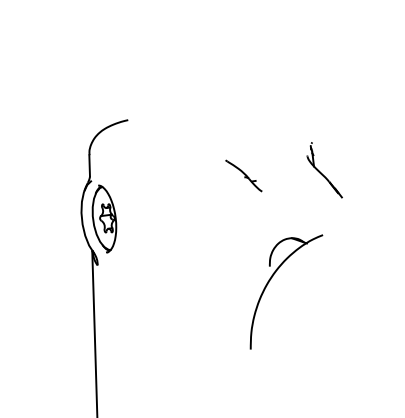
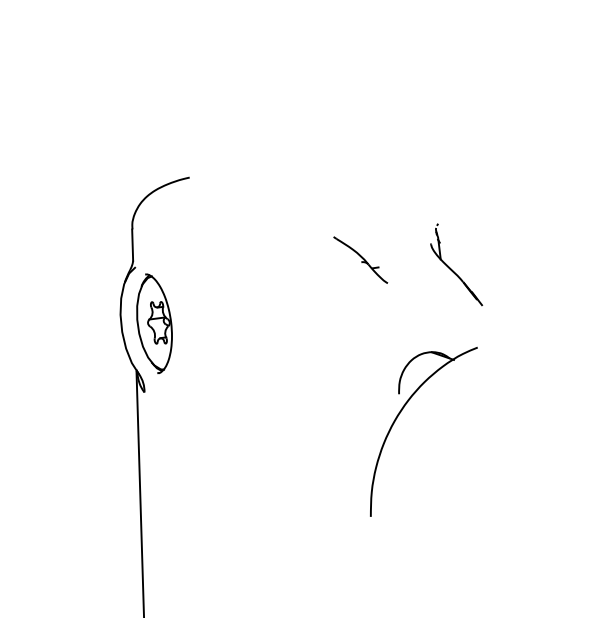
part: (324, 170) -> (456, 265), moved

